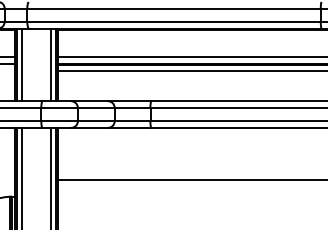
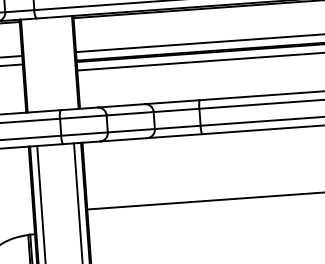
line: (22, 64) -> (31, 65), removed
line: (50, 64) -> (67, 62), removed

